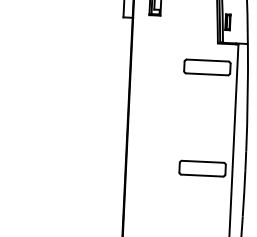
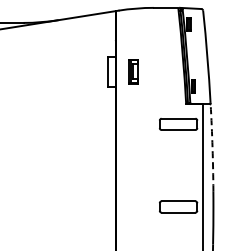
arc: (247, 97) -> (212, 147), solid -> dashed

